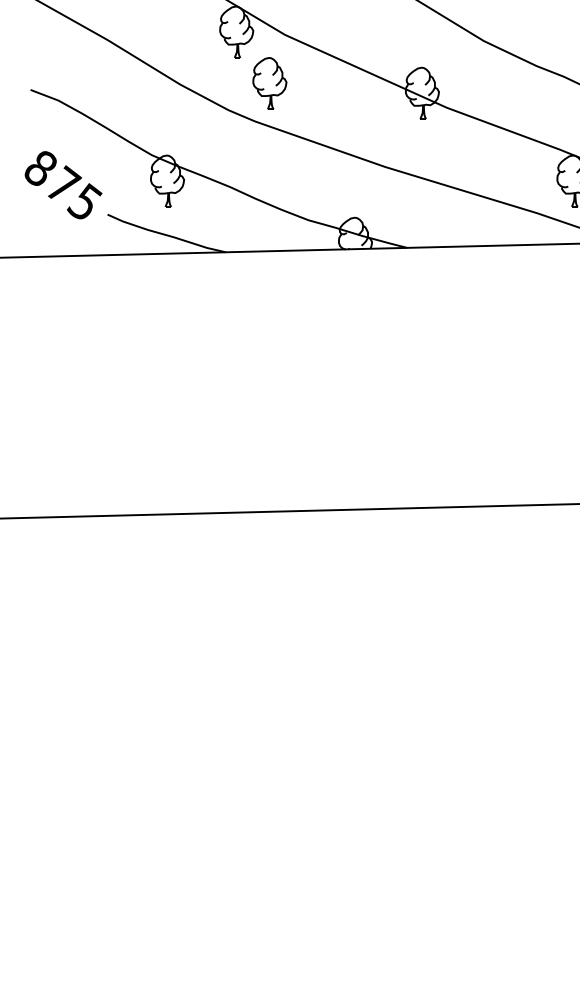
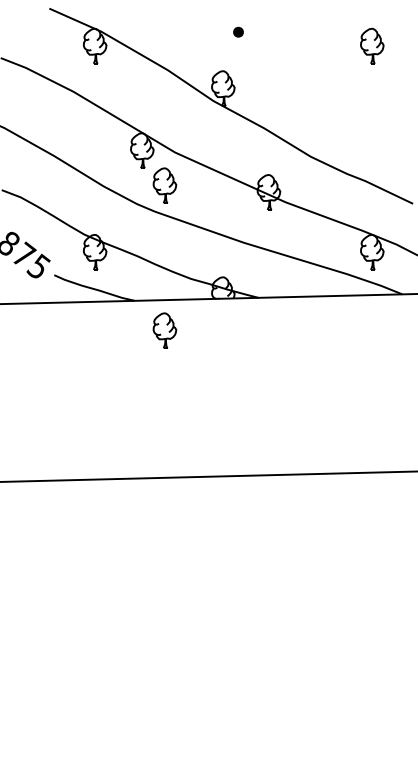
part: (269, 295) -> (164, 330), added

